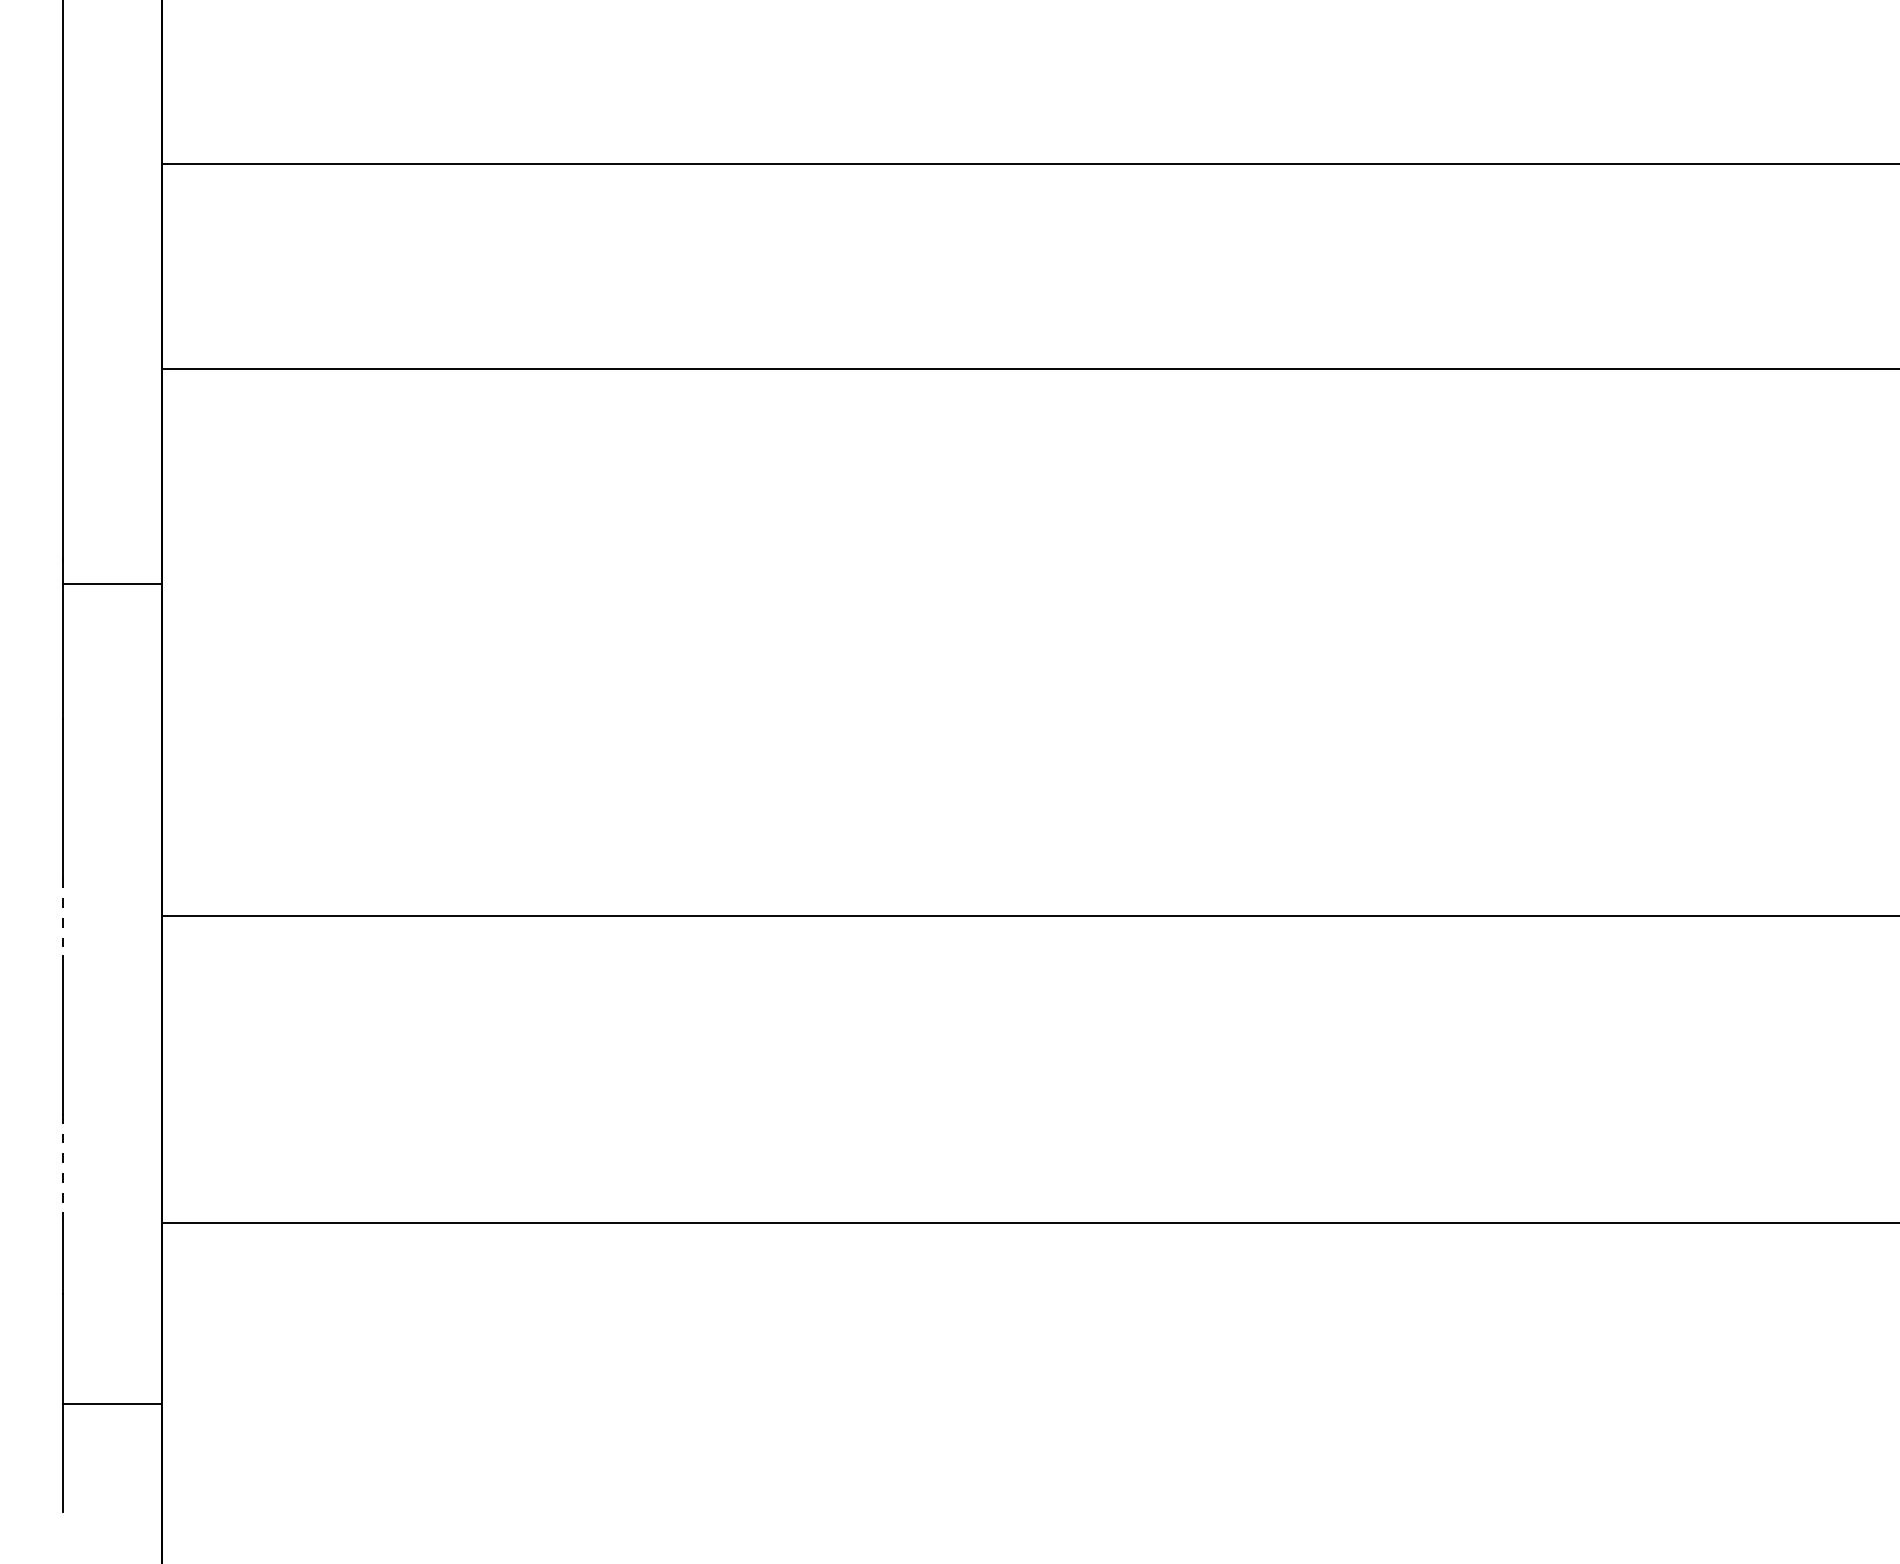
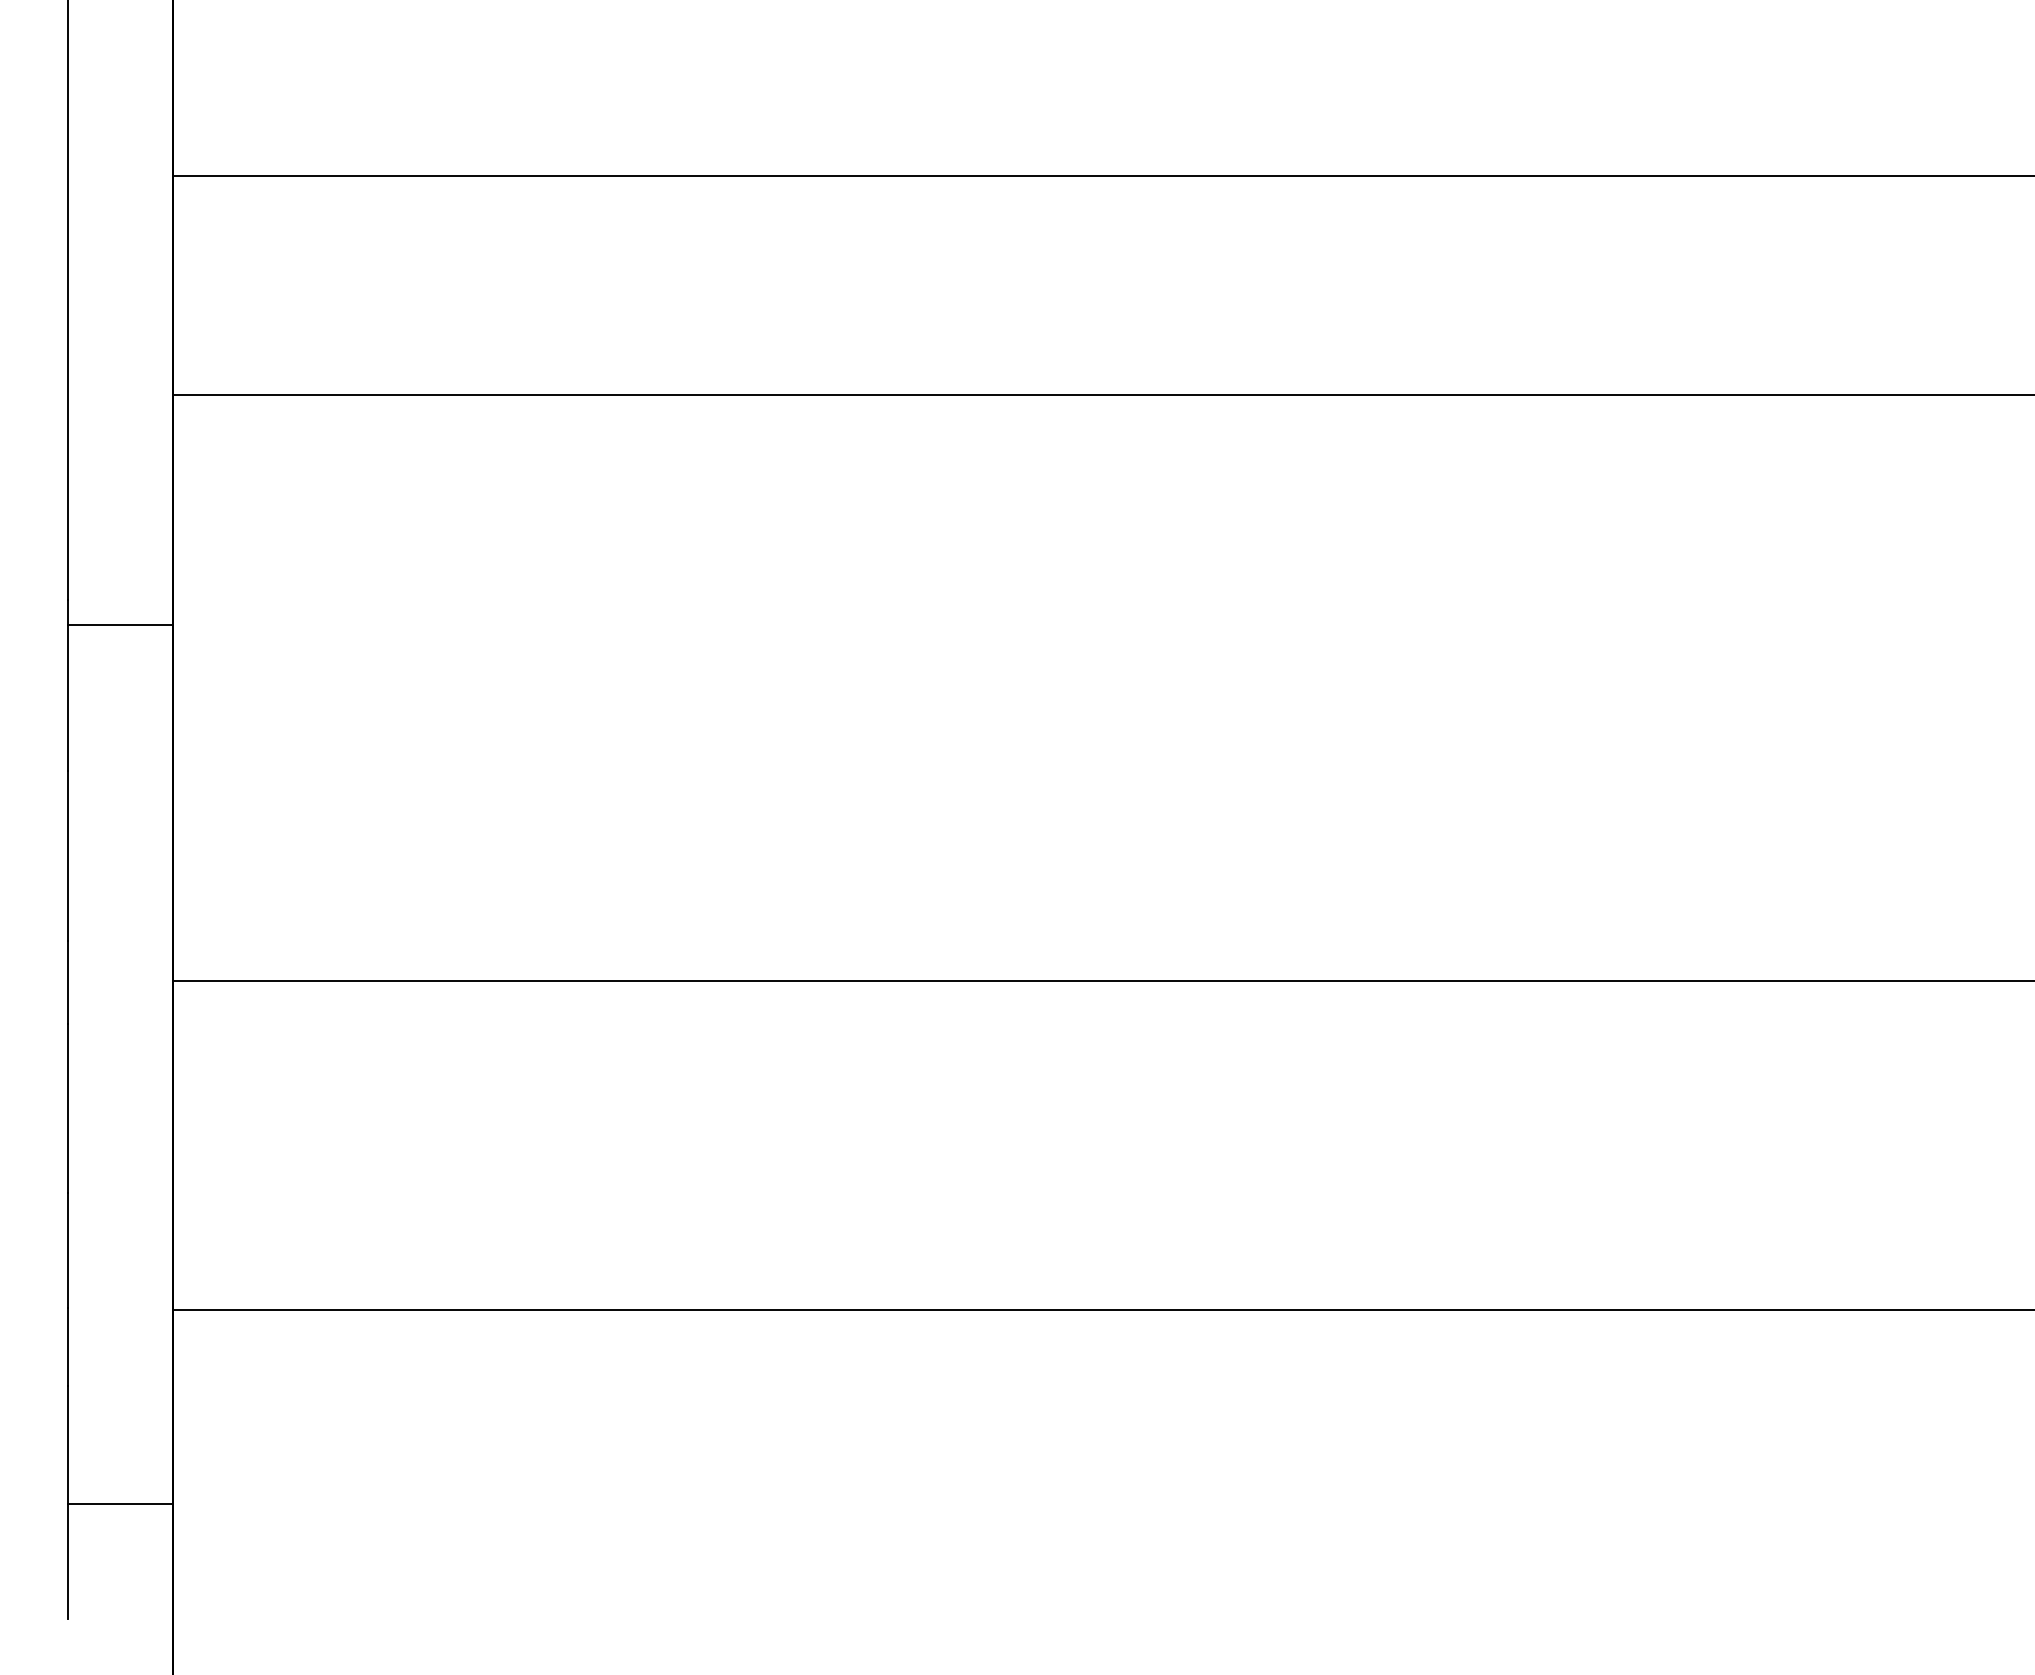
line: (62, 917) -> (67, 982), dashed -> solid
line: (62, 1167) -> (67, 1250), dashed -> solid

